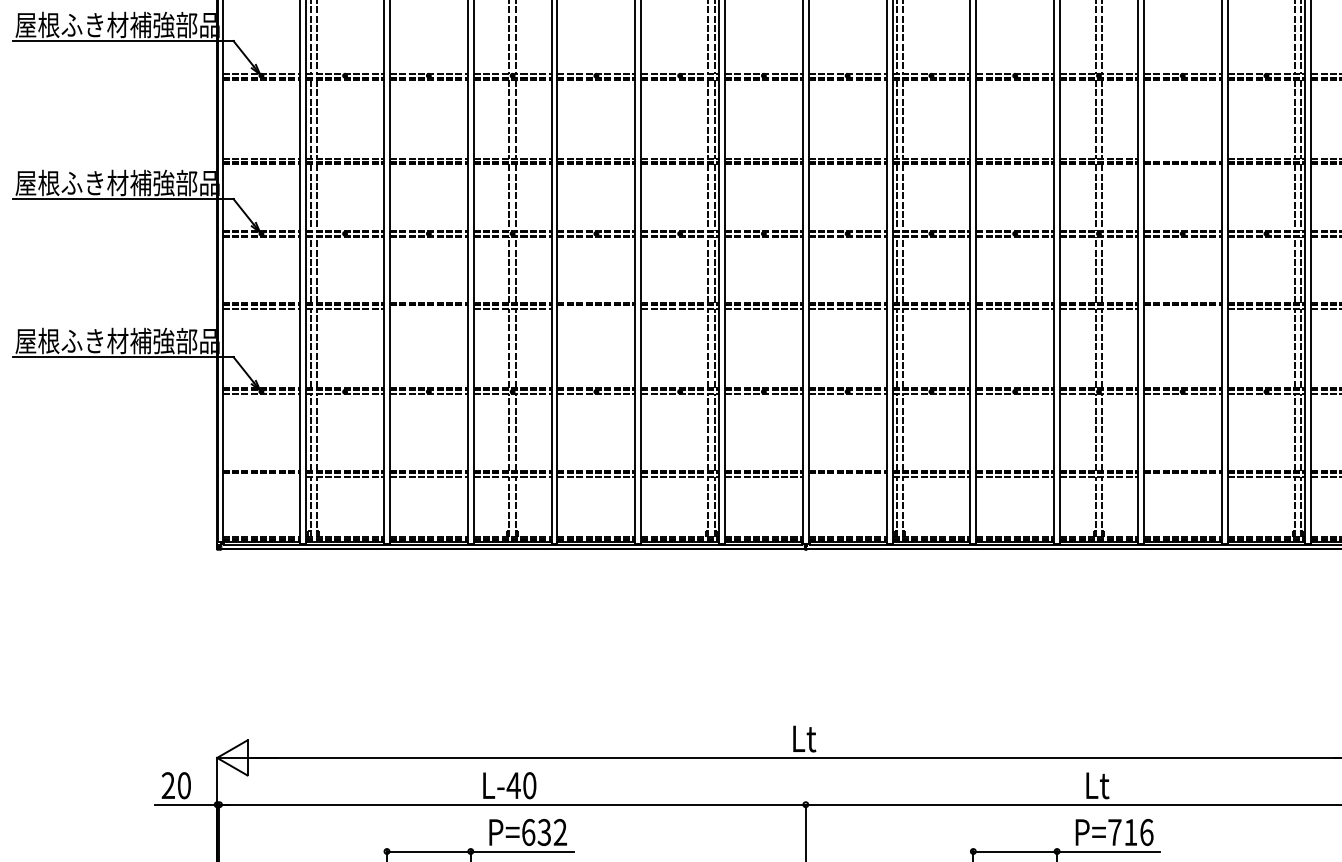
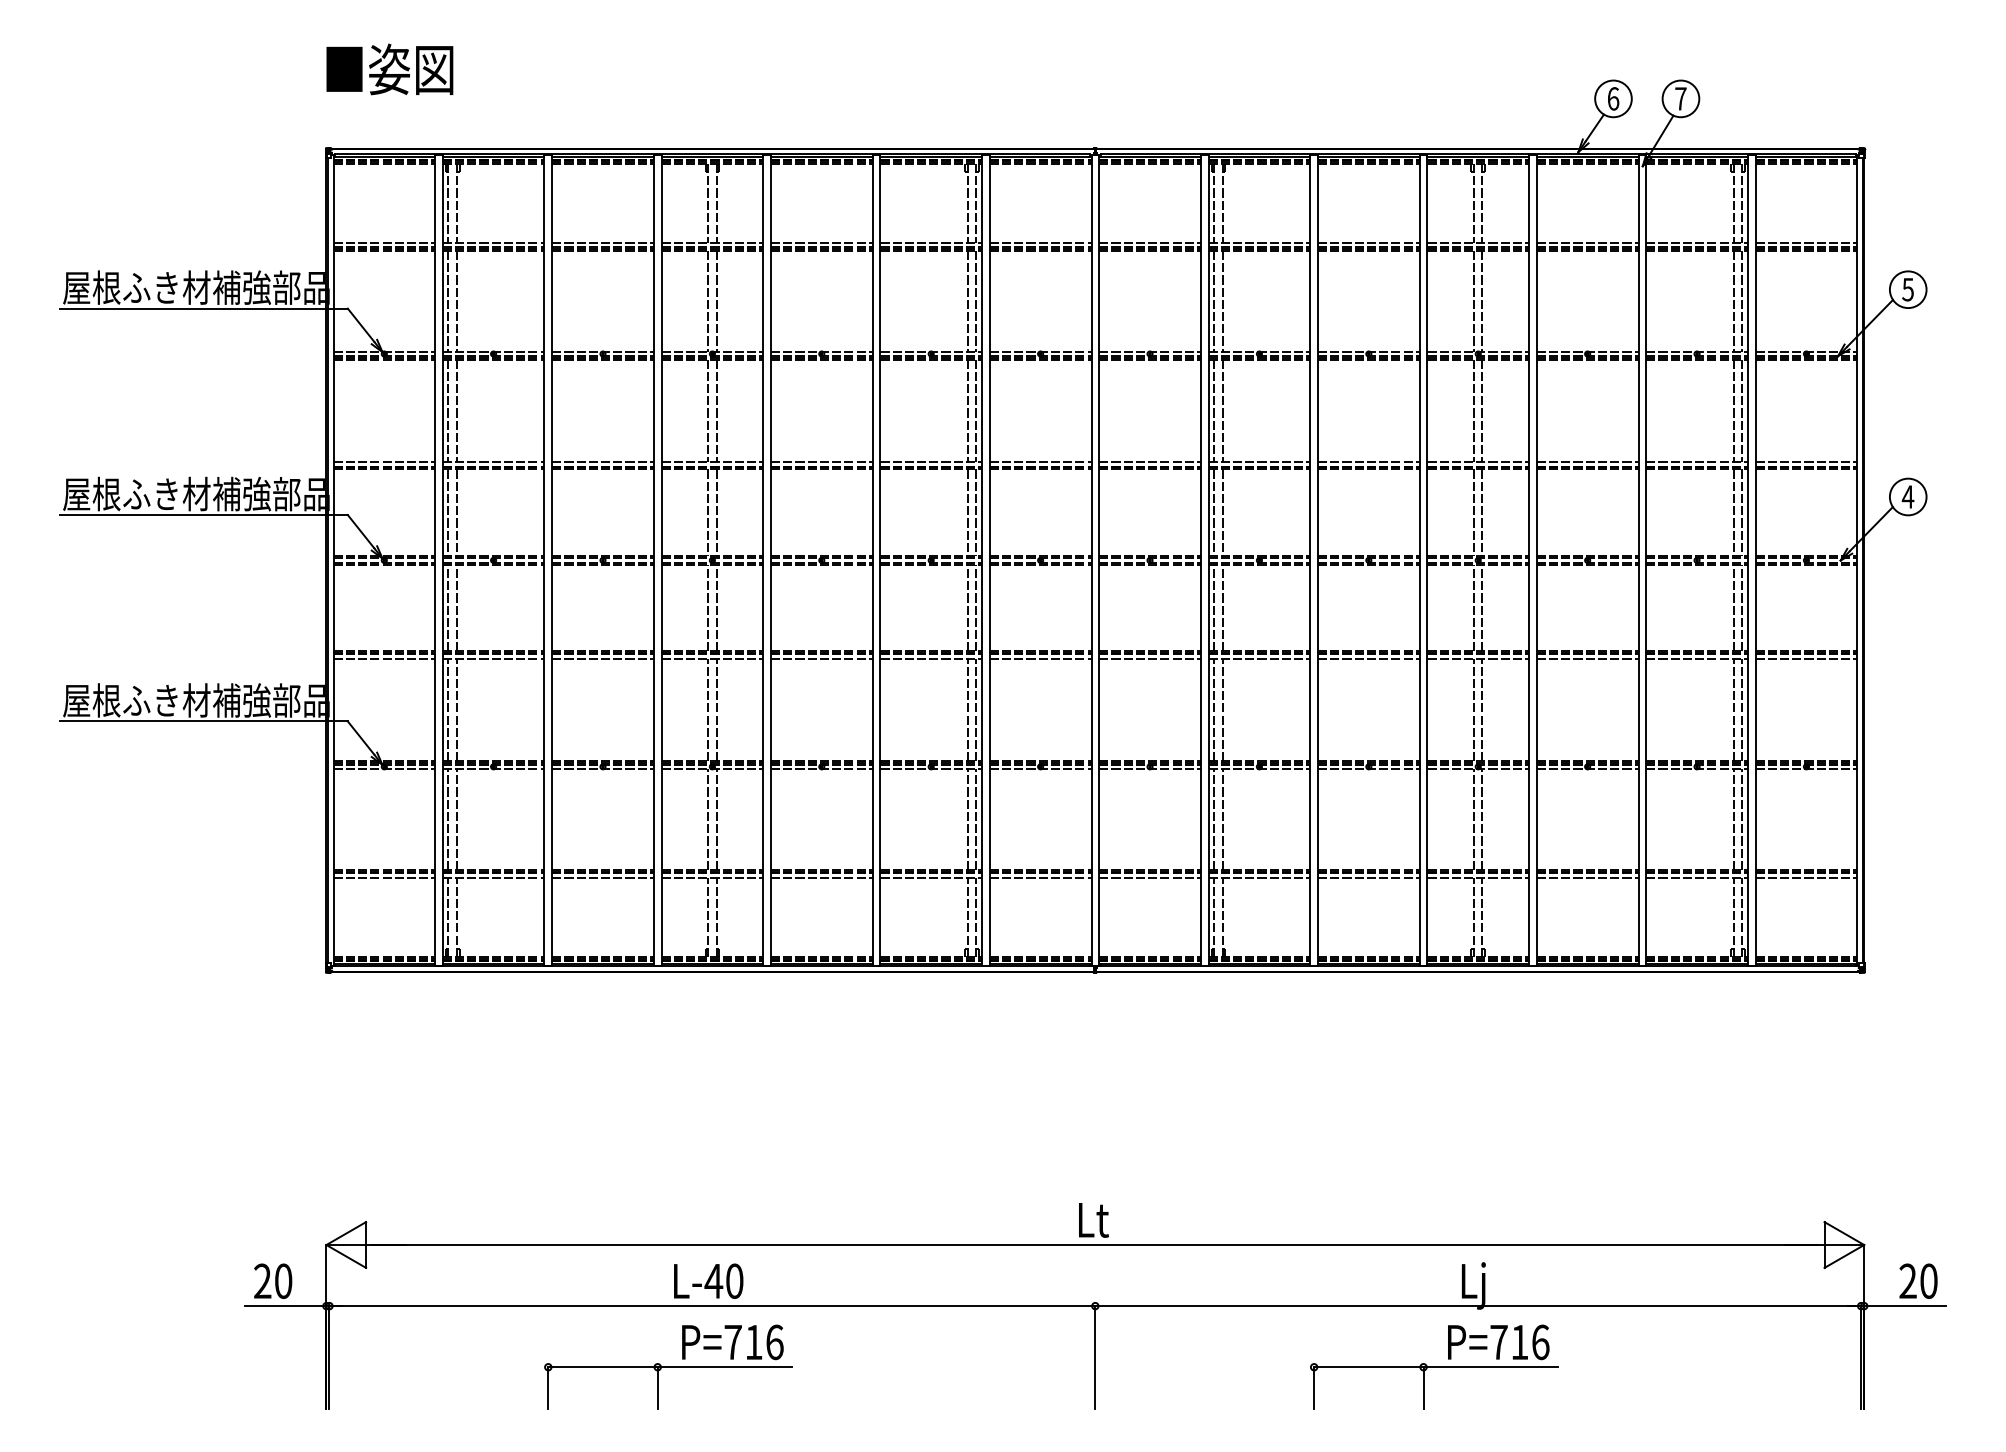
line: (1182, 158) -> (1587, 462), added
line: (428, 308) -> (602, 658), added
line: (596, 308) -> (821, 658), added
line: (1182, 308) -> (1587, 658), added
line: (261, 476) -> (384, 877), added
line: (847, 476) -> (1149, 877), added
line: (1182, 476) -> (1587, 877), added
text: (1103, 788) -> (1484, 1285), Lt -> Lj
text: (544, 832) -> (753, 1342), P=632 -> P=716

